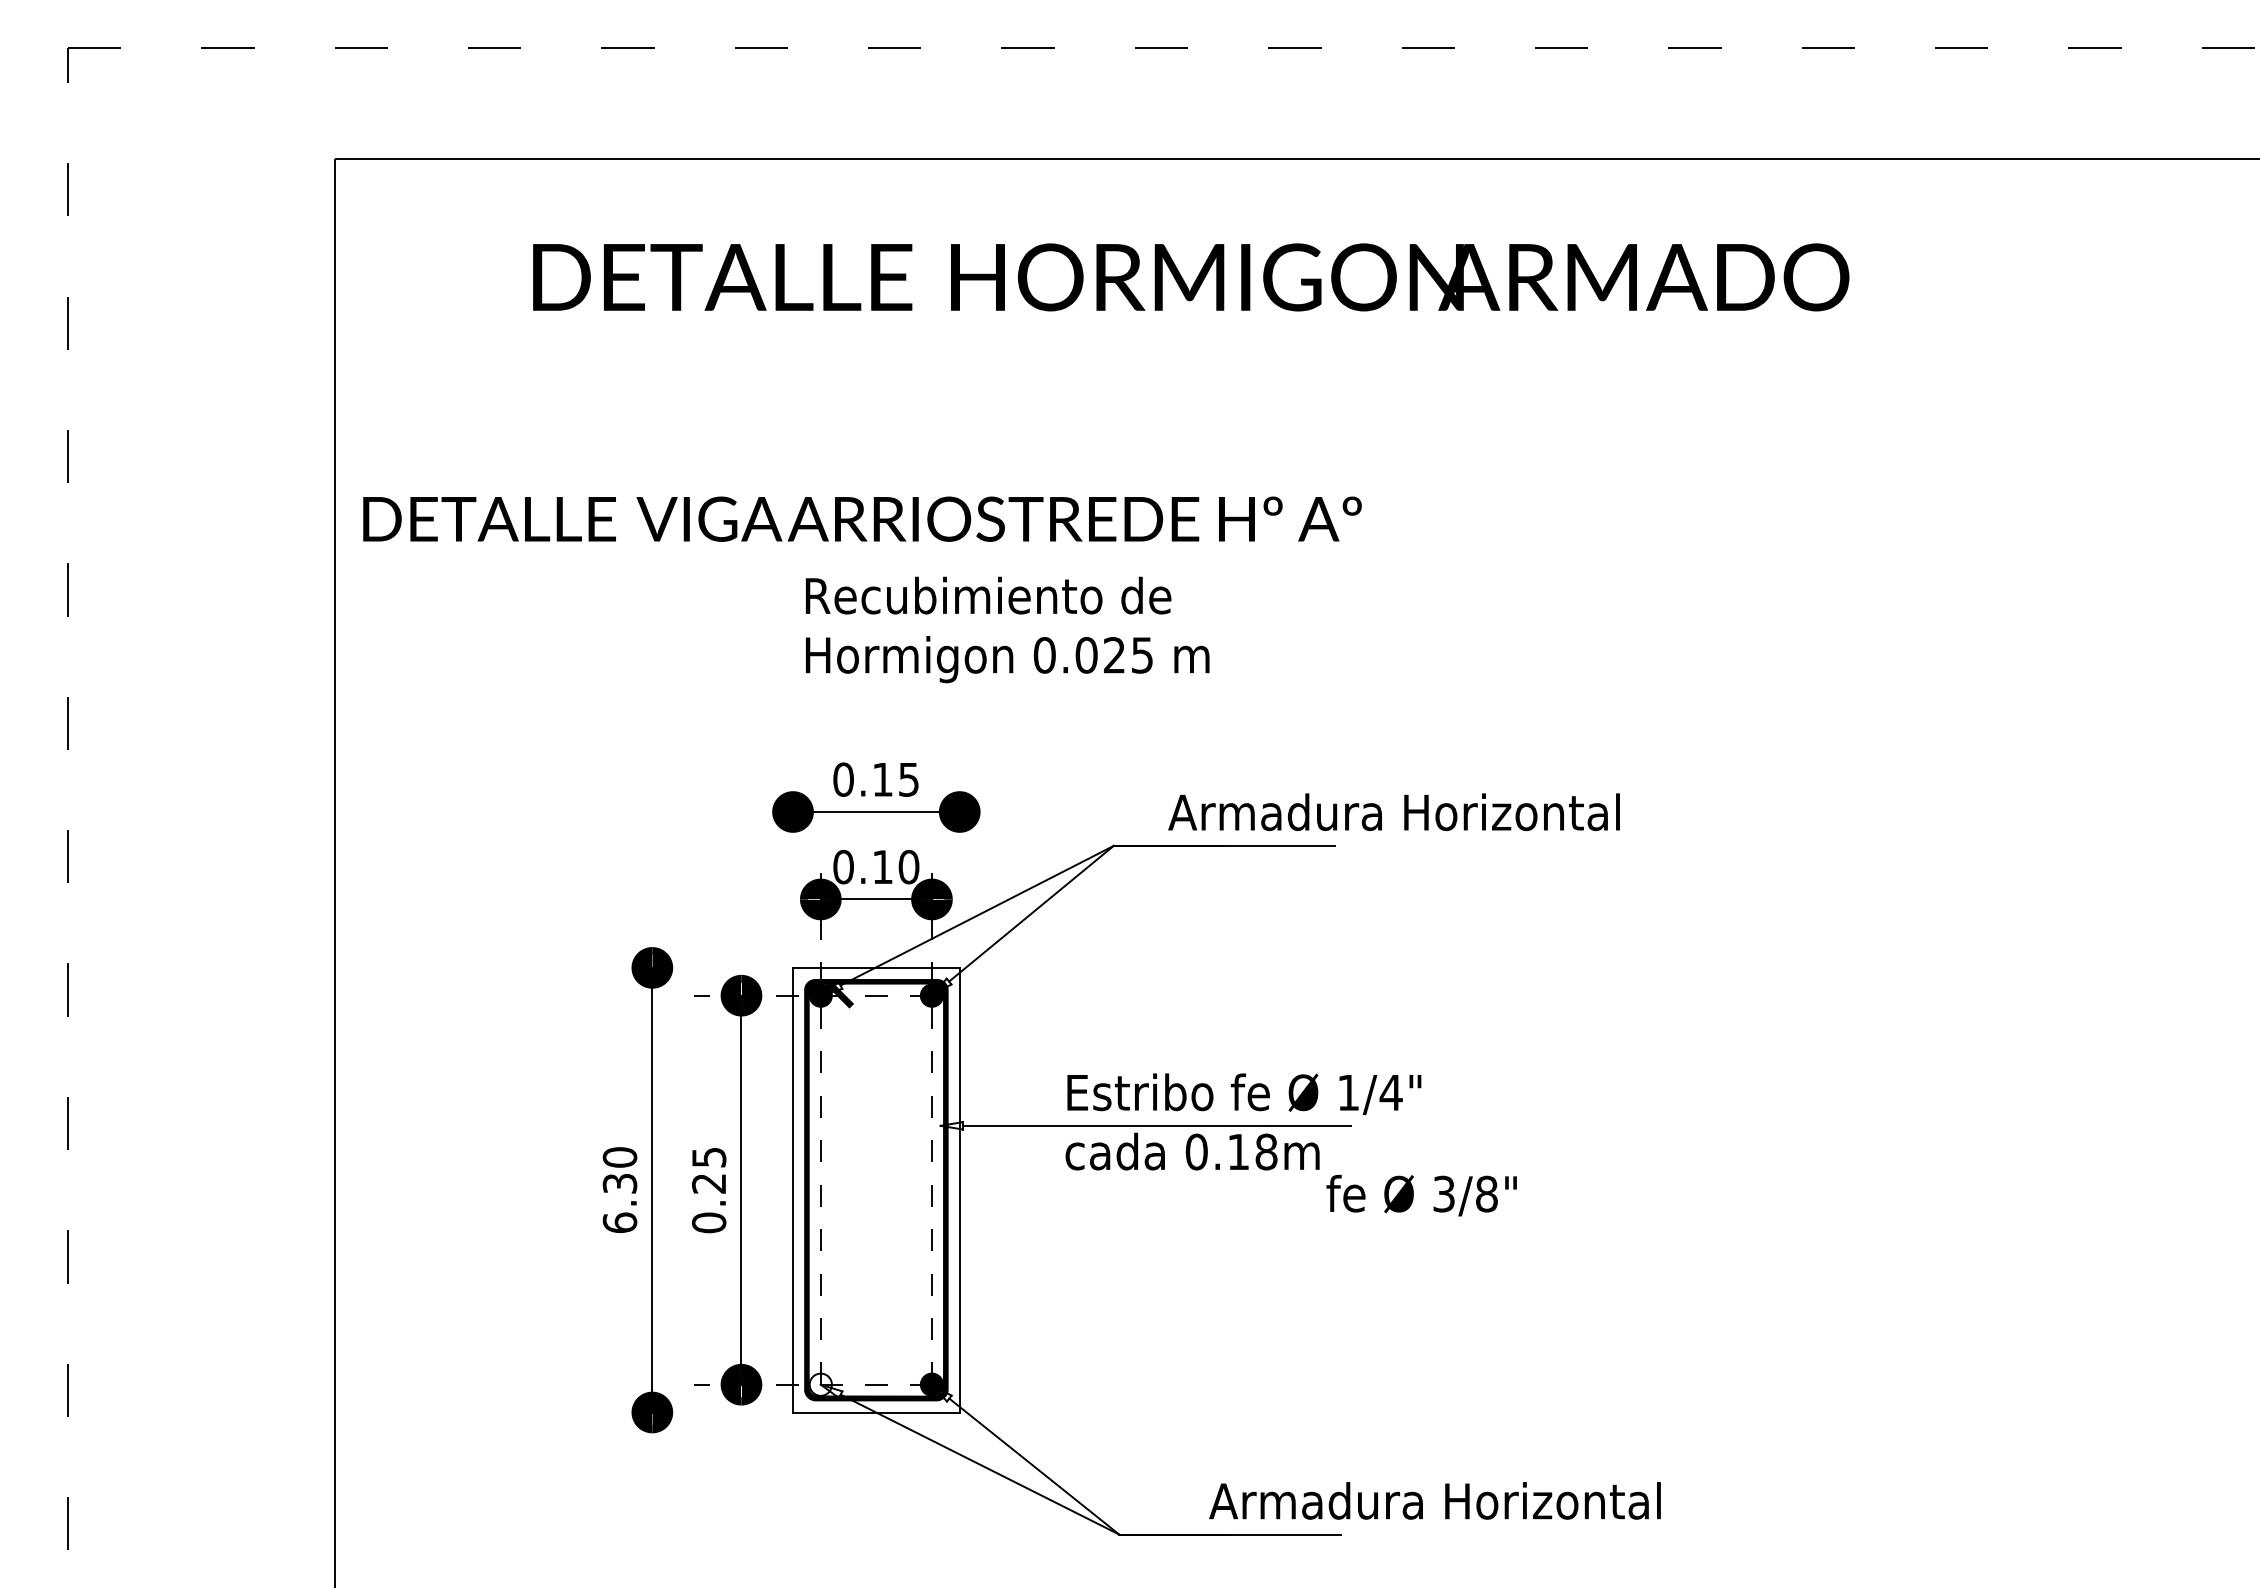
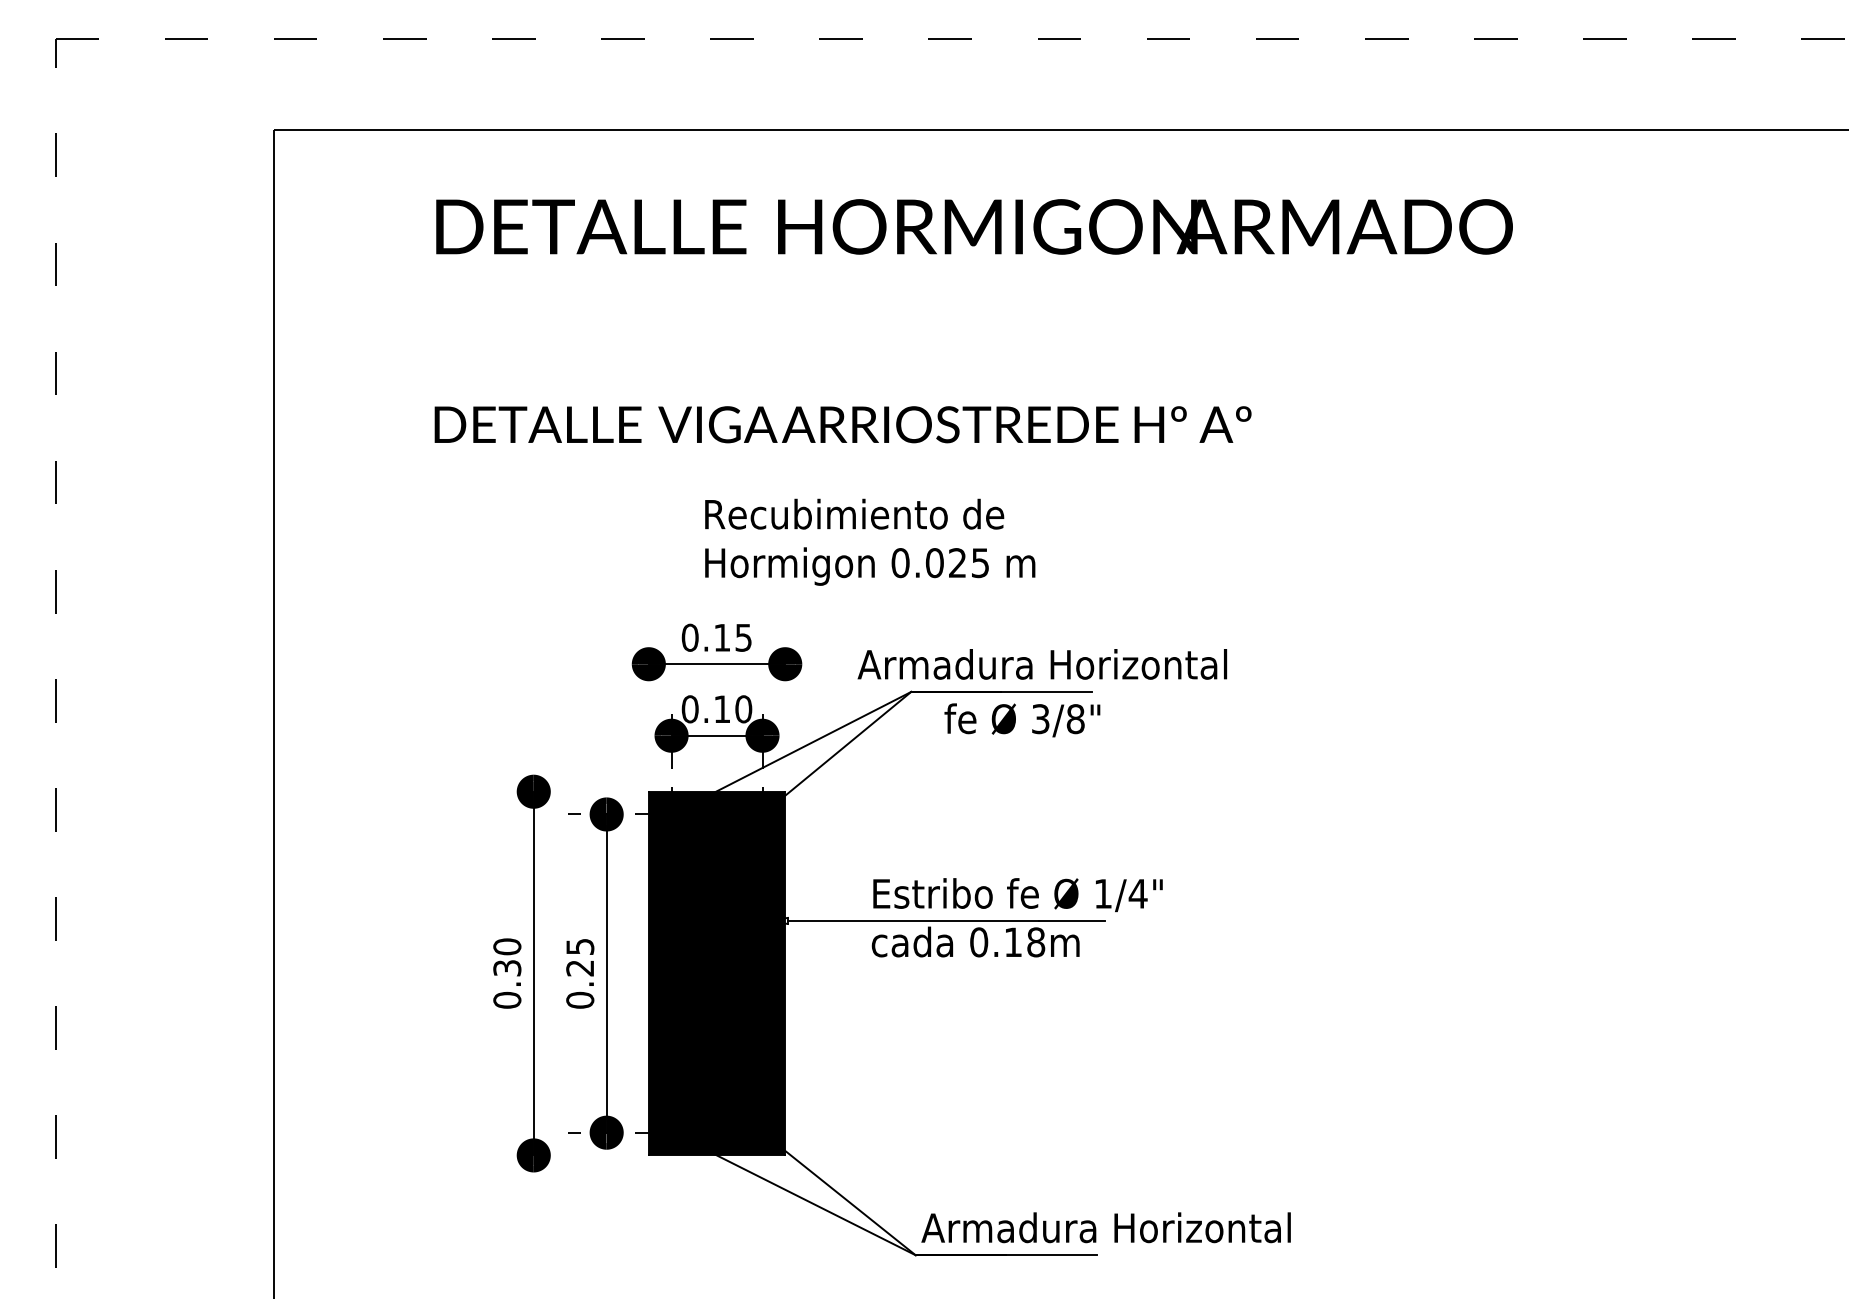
text: (862, 518) -> (843, 424), moved
text: (1007, 629) -> (870, 541), moved
text: (1393, 812) -> (1041, 664), moved
fill: (818, 1014) -> (669, 829), added
fill: (876, 1189) -> (717, 973), added
text: (1421, 1195) -> (1022, 720), moved
text: (619, 1222) -> (506, 1000), 6.30 -> 0.30
fill: (820, 1384) -> (671, 1132), added
text: (1434, 1500) -> (1105, 1227), moved

